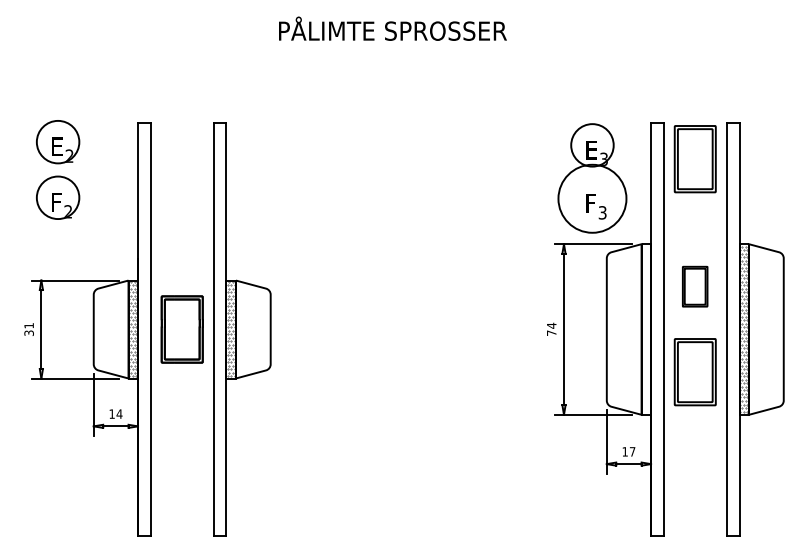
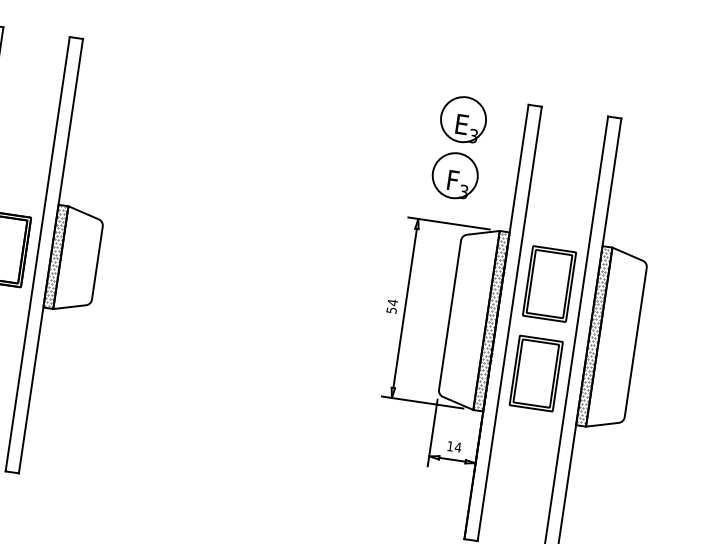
part: (694, 159) -> (568, 150), removed
circle: (592, 198) -> (455, 175), size x0.62
part: (694, 286) -> (548, 283), size x1.67
hatch: (645, 328) -> (490, 320), added
text: (551, 332) -> (391, 309), 74 -> 54
text: (632, 451) -> (458, 447), 17 -> 14

